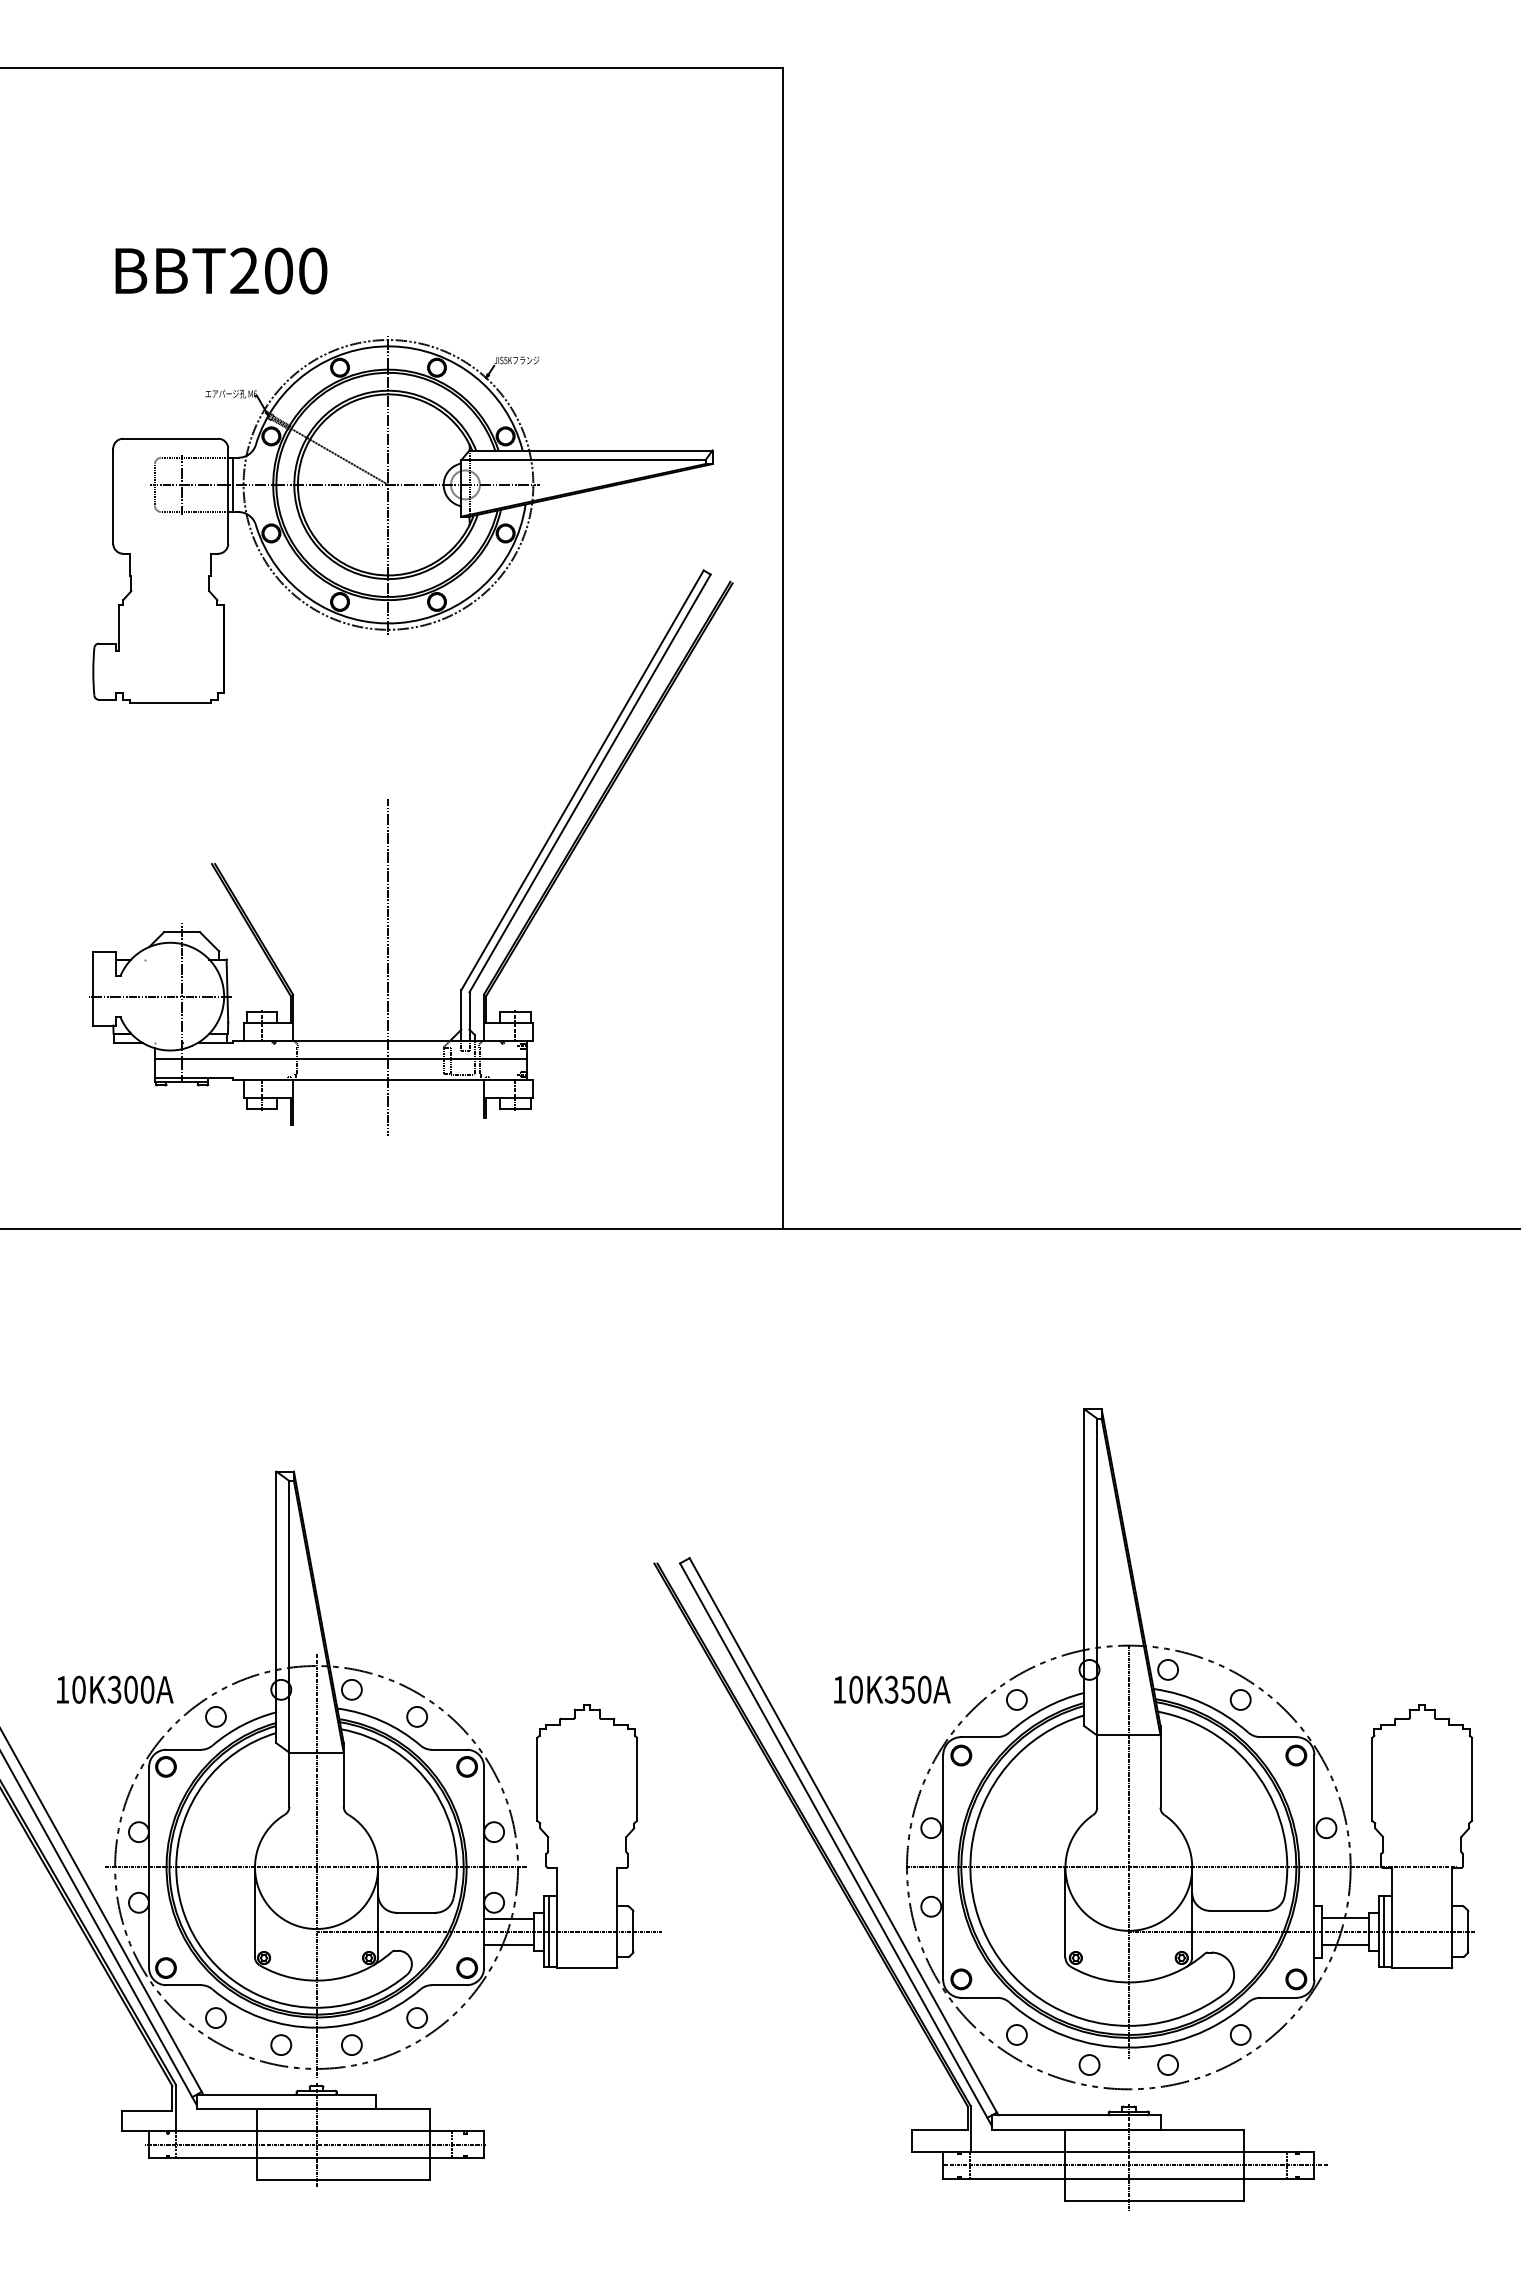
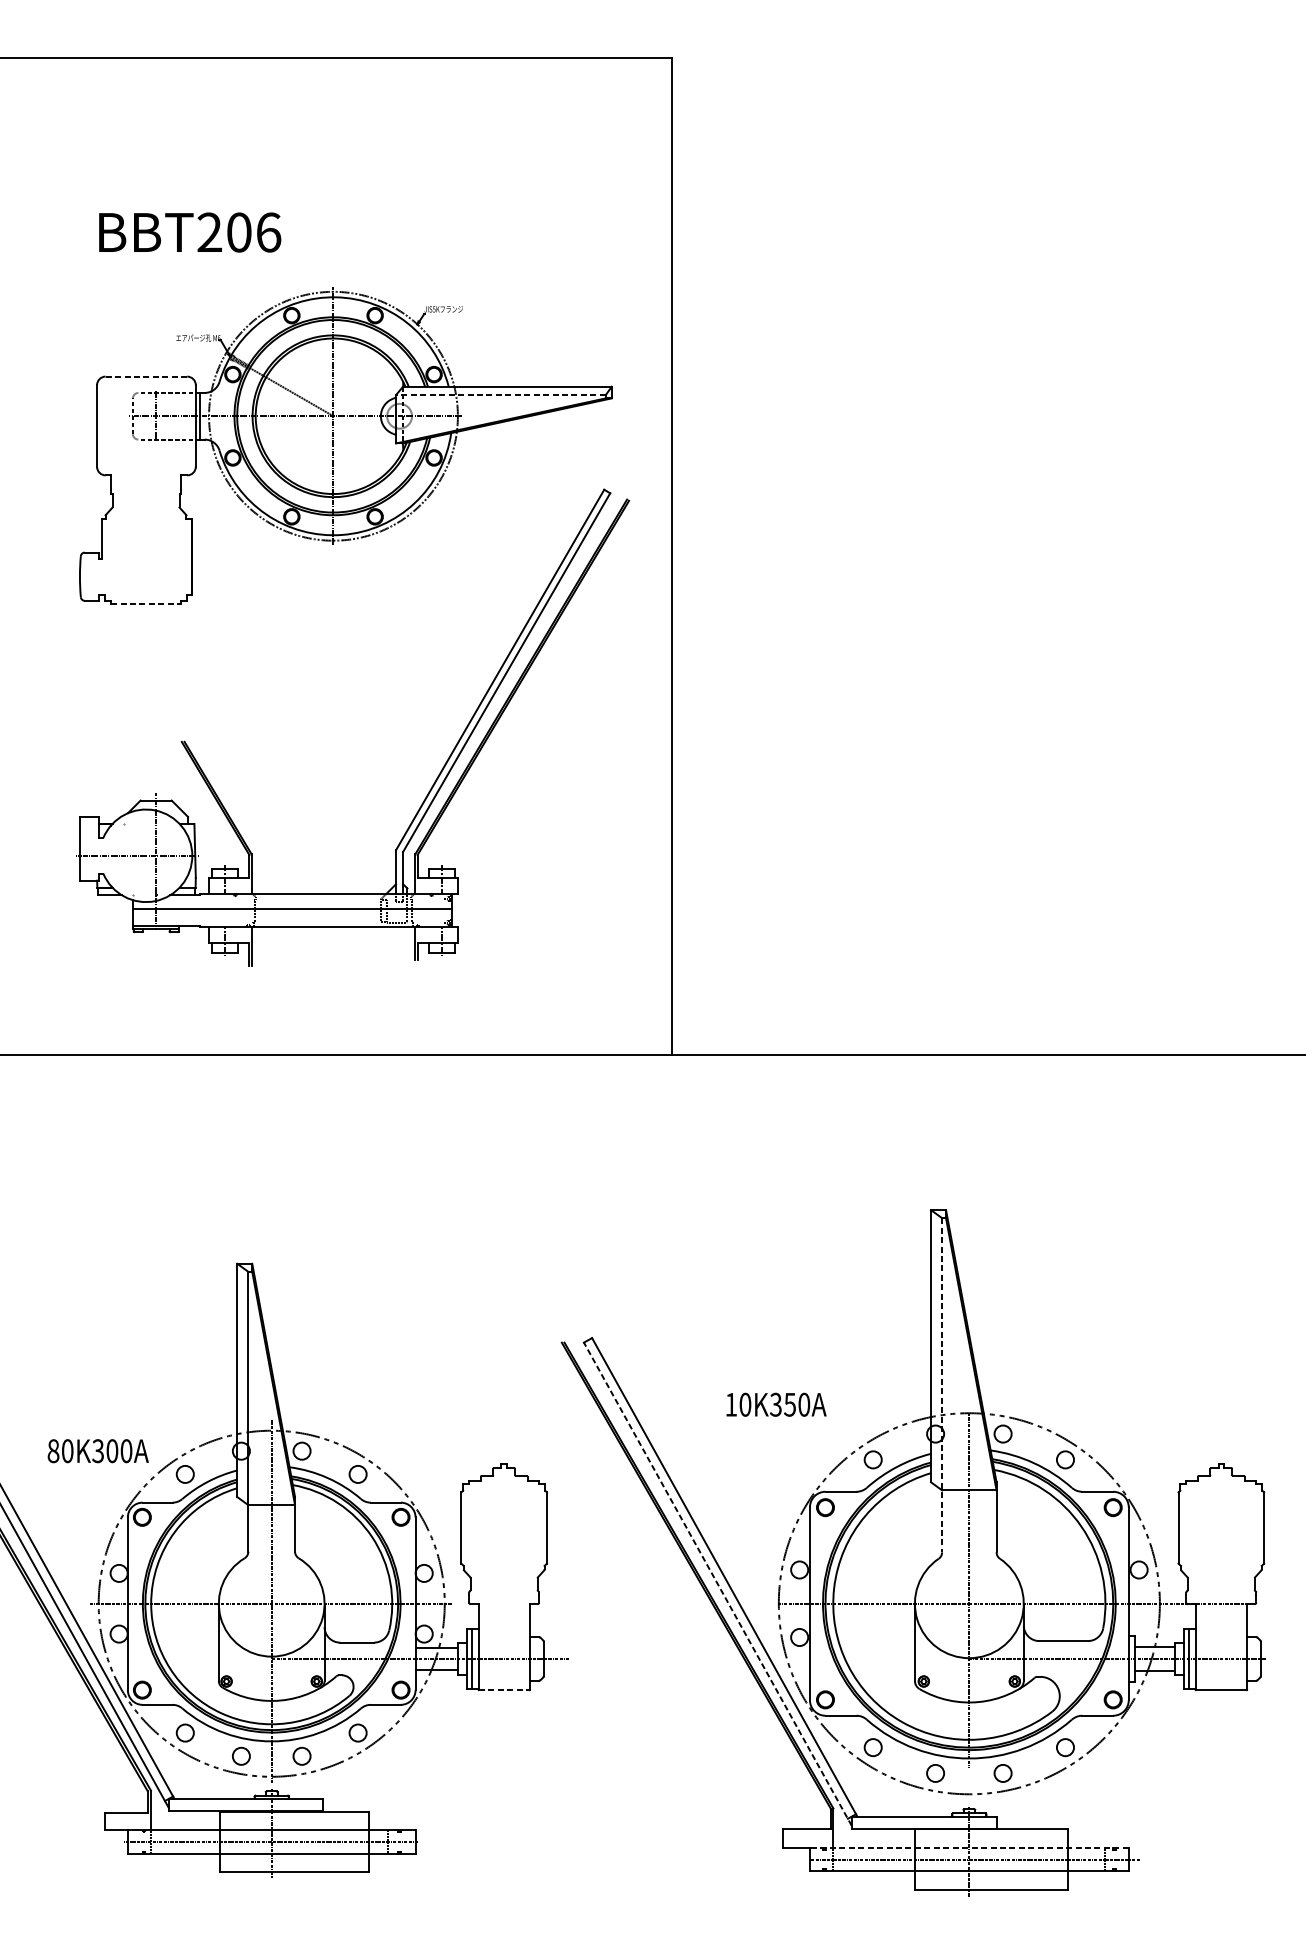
text: (313, 270) -> (269, 232), BBT200 -> BBT206
line: (170, 438) -> (146, 376), solid -> dashed
line: (582, 460) -> (500, 395), solid -> dashed
line: (170, 703) -> (146, 604), solid -> dashed
line: (388, 966) -> (333, 829), removed
line: (1097, 1613) -> (942, 1385), solid -> dashed
text: (62, 1689) -> (53, 1450), 10K300A -> 80K300A
text: (892, 1689) -> (776, 1404), moved
line: (836, 1844) -> (718, 1584), solid -> dashed
line: (587, 1967) -> (504, 1689), solid -> dashed
line: (1128, 2151) -> (969, 1847), solid -> dashed

